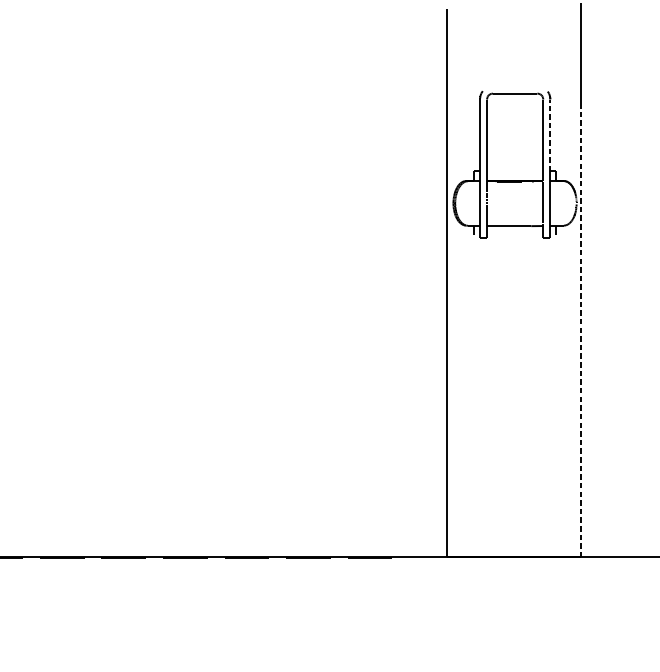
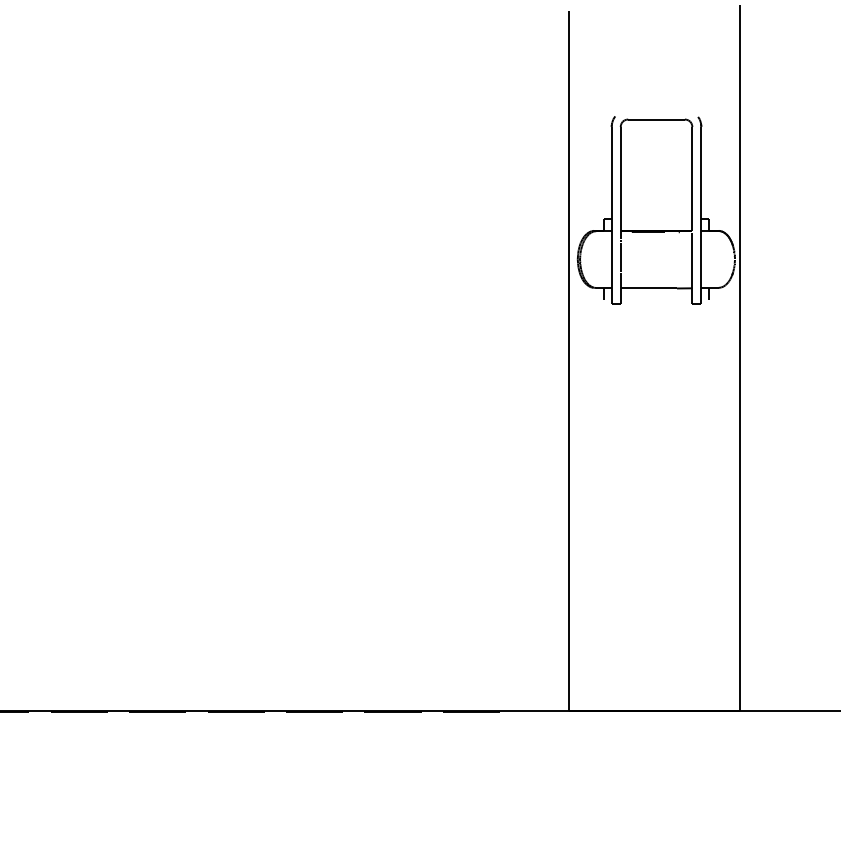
line: (550, 136) -> (701, 174), dashed -> solid
line: (581, 330) -> (740, 421), dashed -> solid

